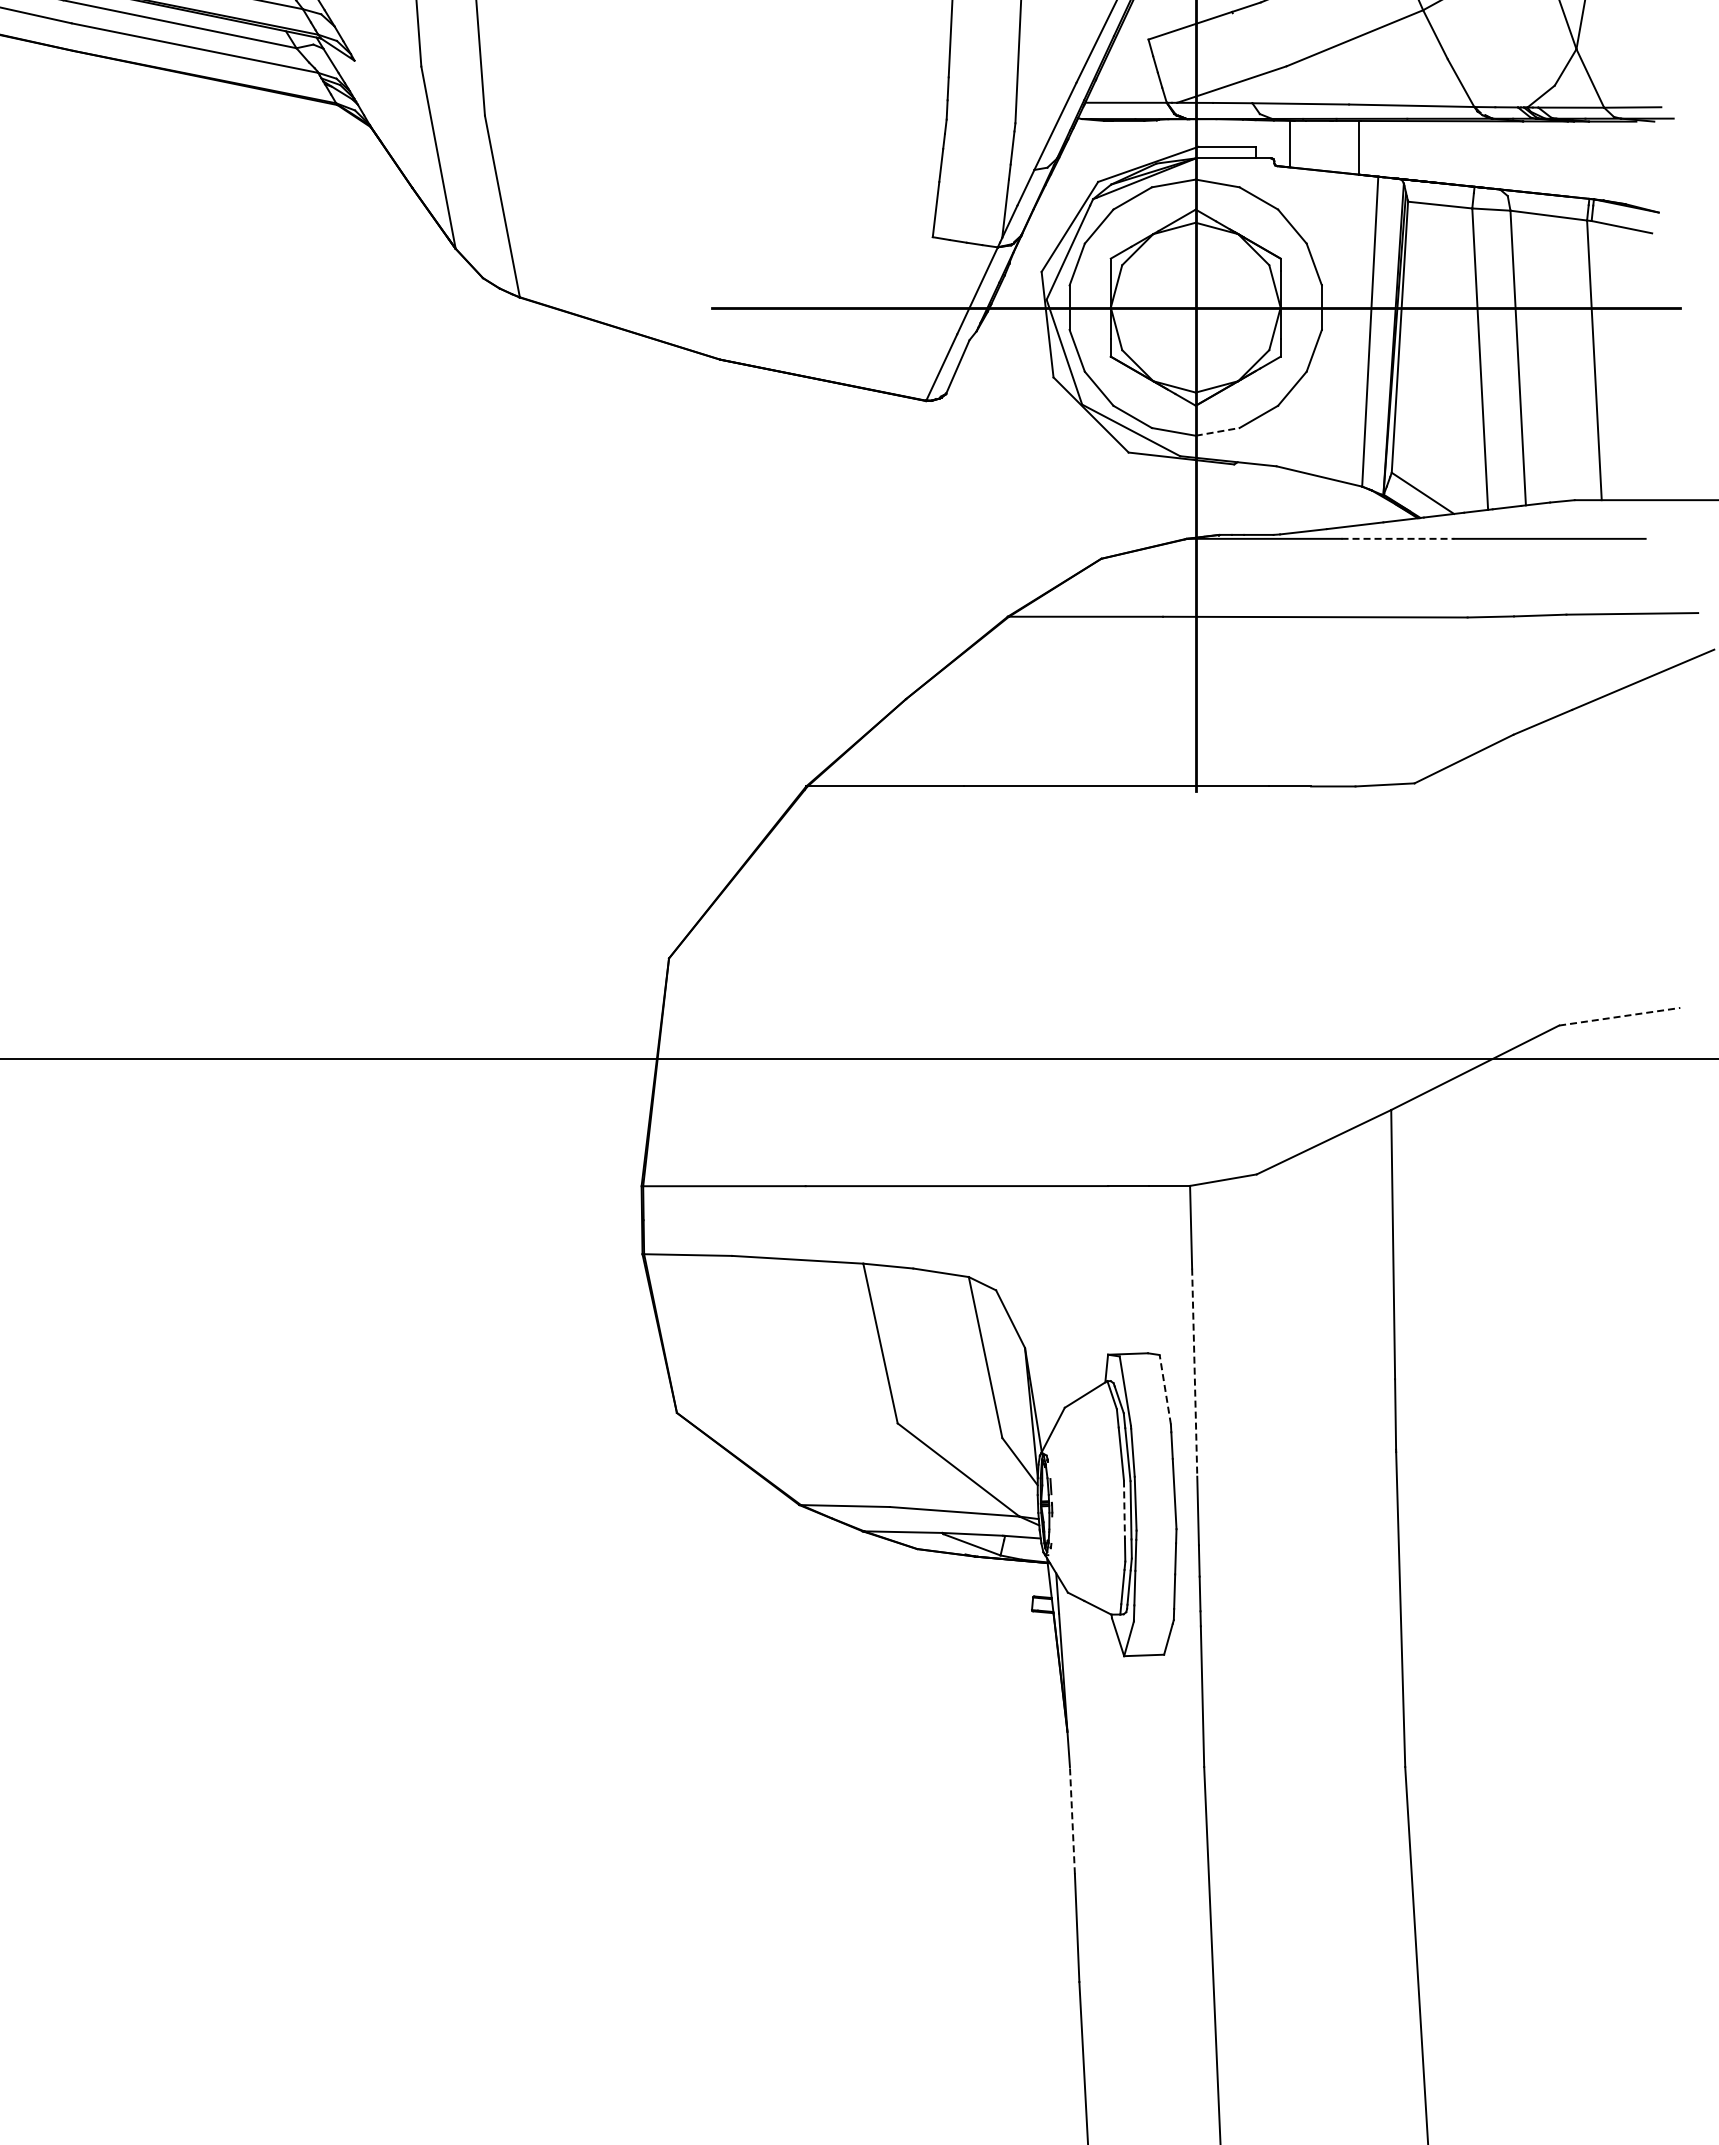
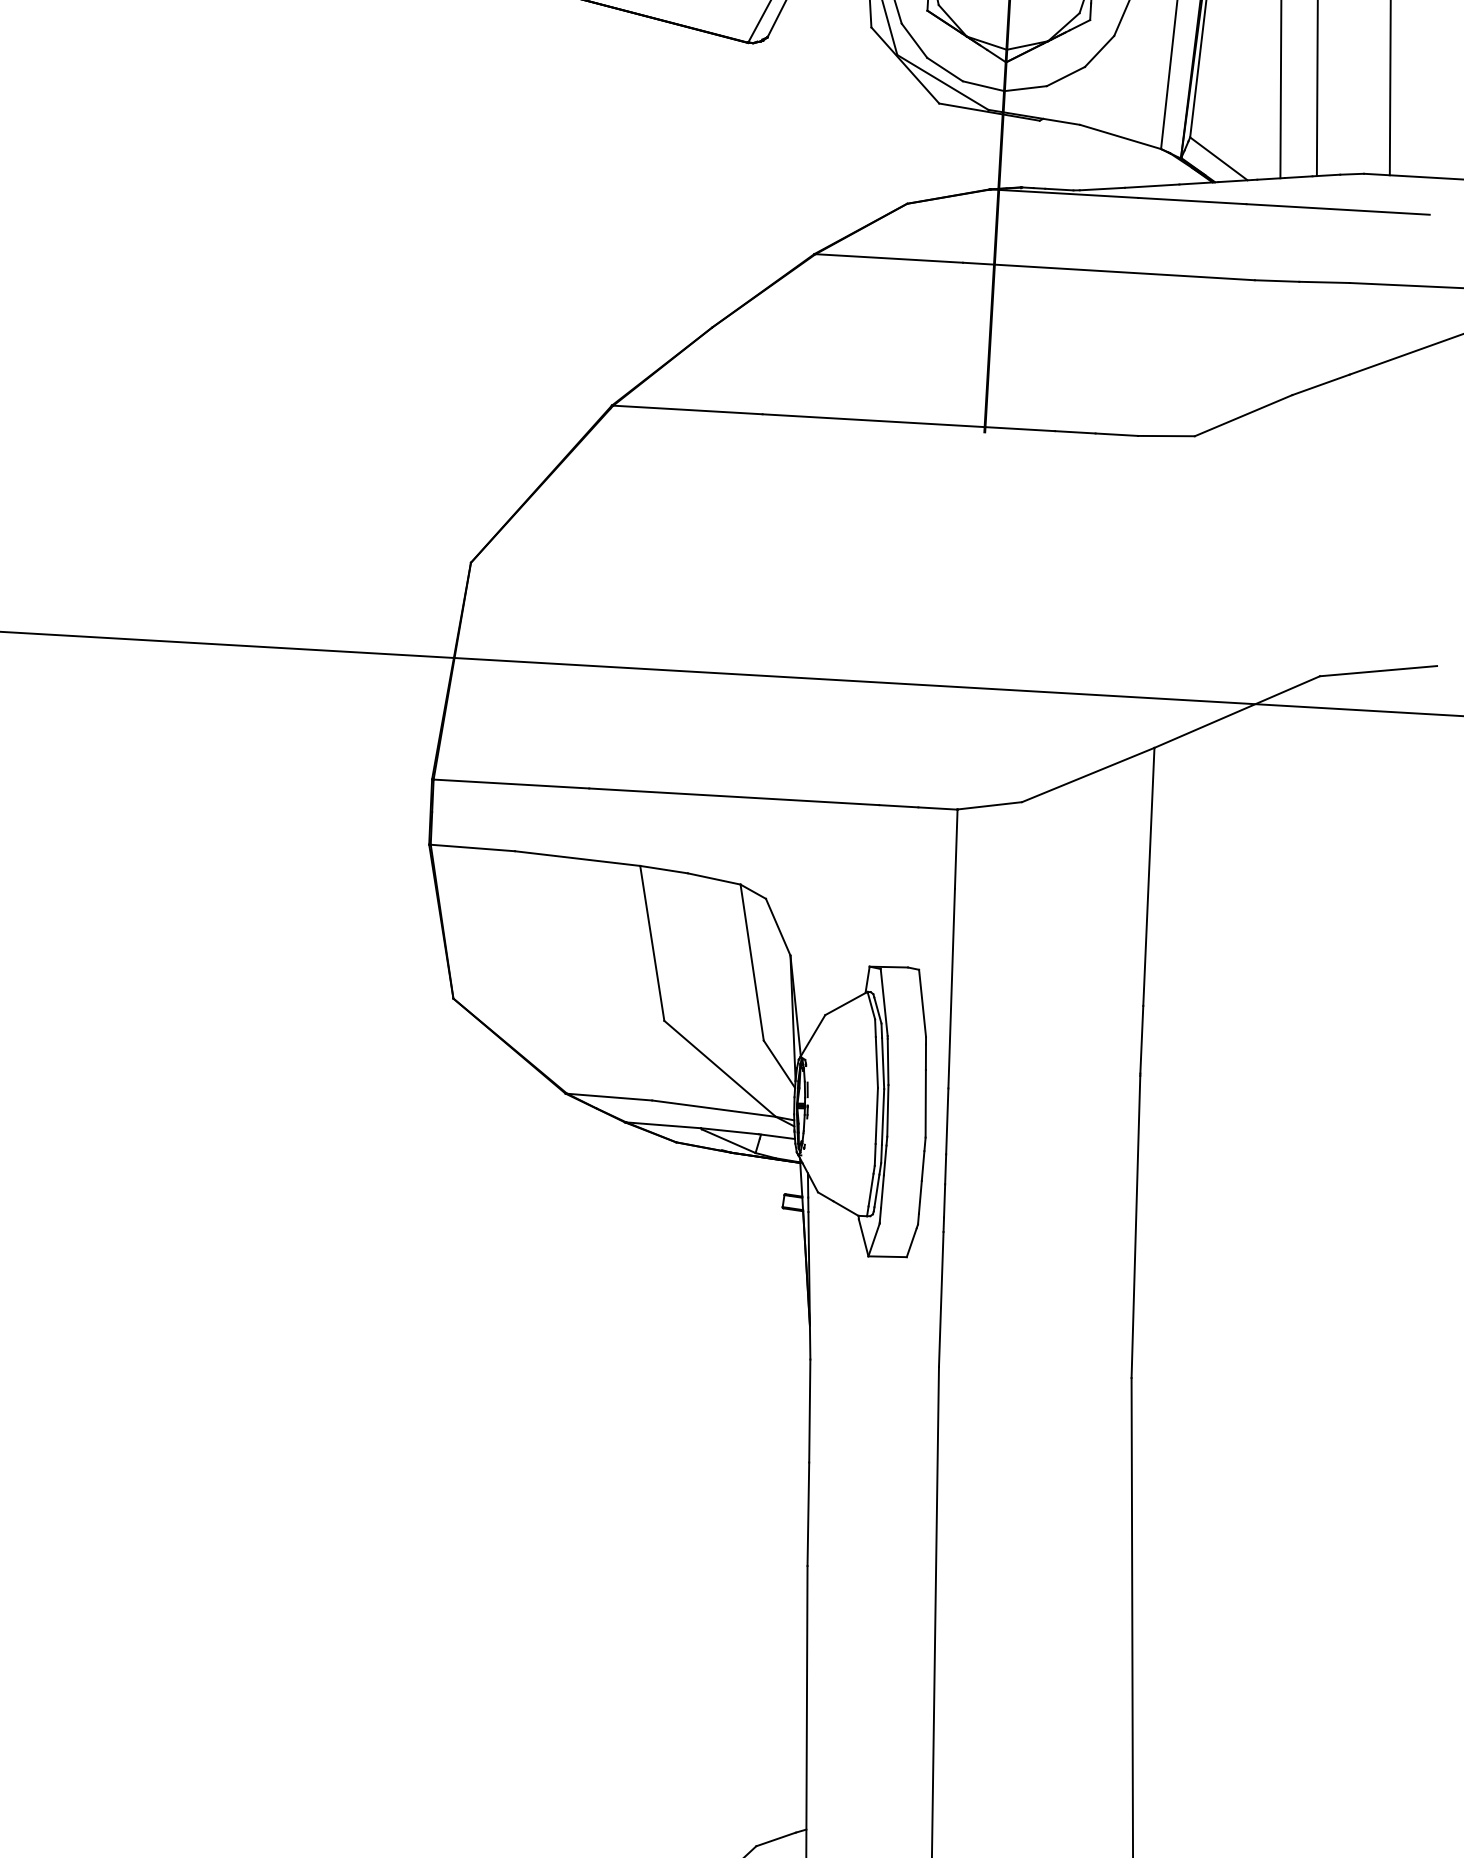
line: (1218, 431) -> (1026, 88), dashed -> solid
line: (1398, 538) -> (1192, 200), dashed -> solid
line: (1620, 1016) -> (1379, 670), dashed -> solid
line: (1194, 1373) -> (951, 989), dashed -> solid
line: (1165, 1389) -> (922, 1003), dashed -> solid
line: (1124, 1510) -> (876, 1116), dashed -> solid
line: (1072, 1820) -> (809, 1410), dashed -> solid

